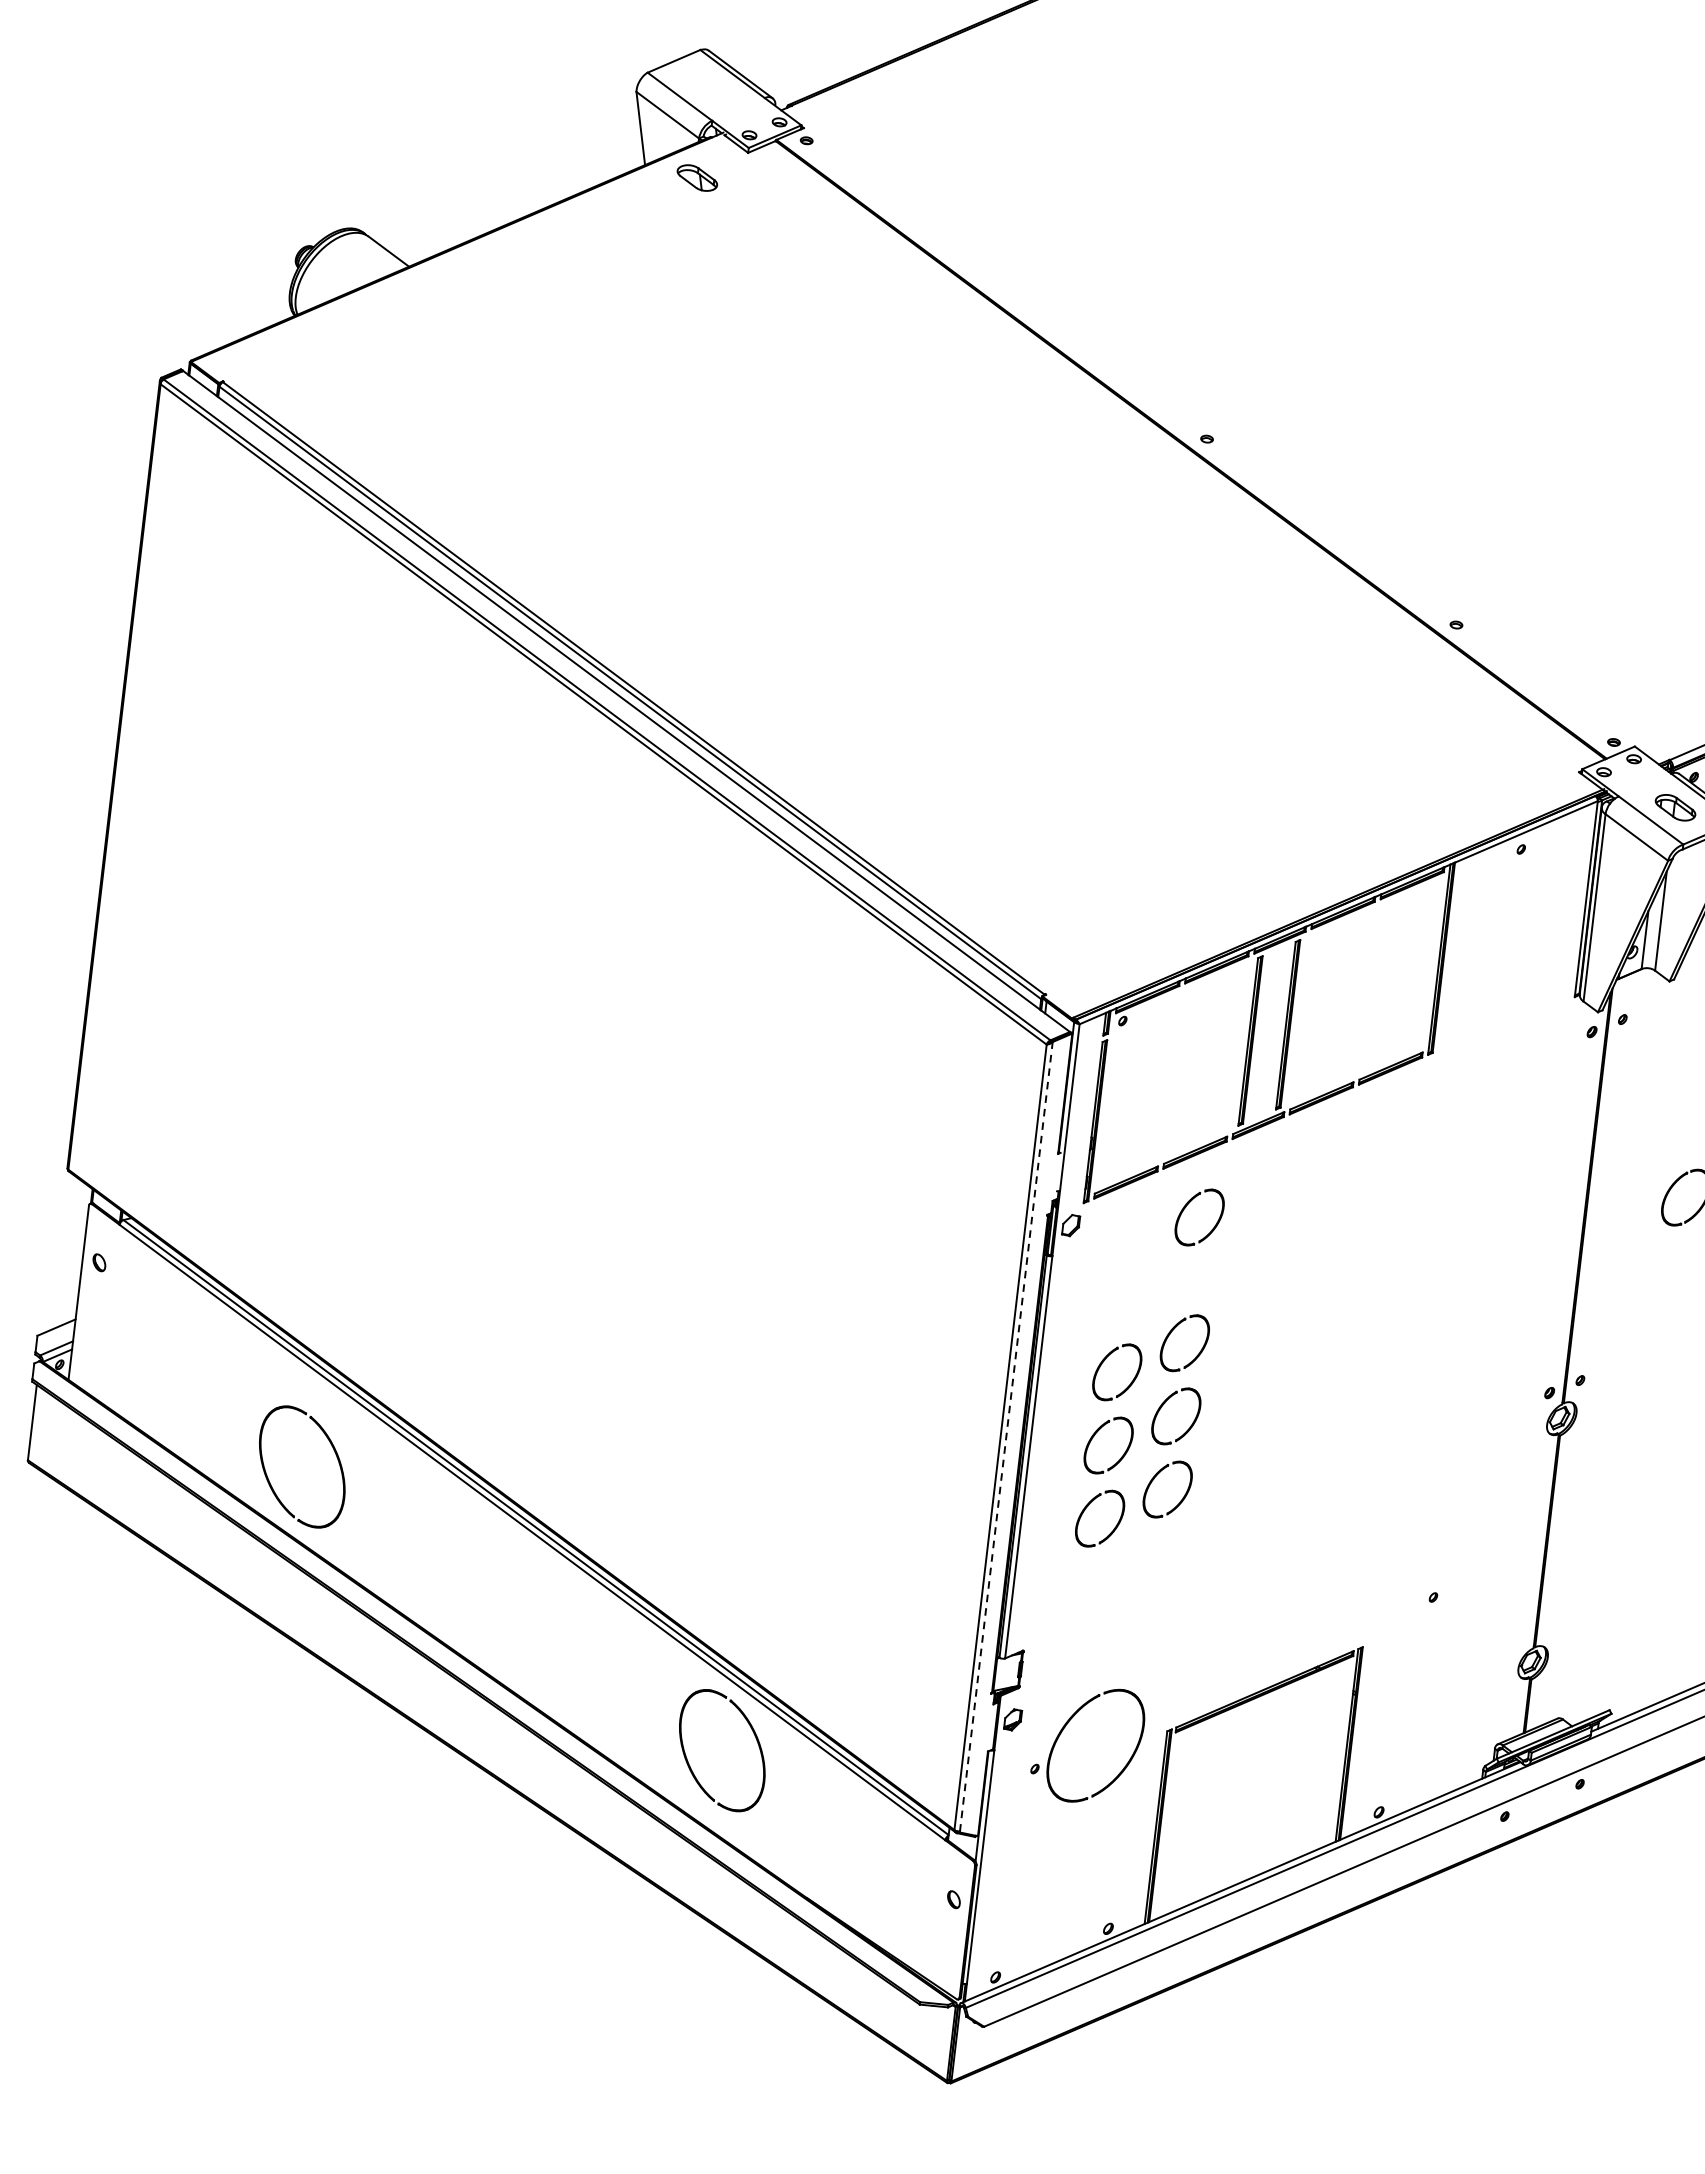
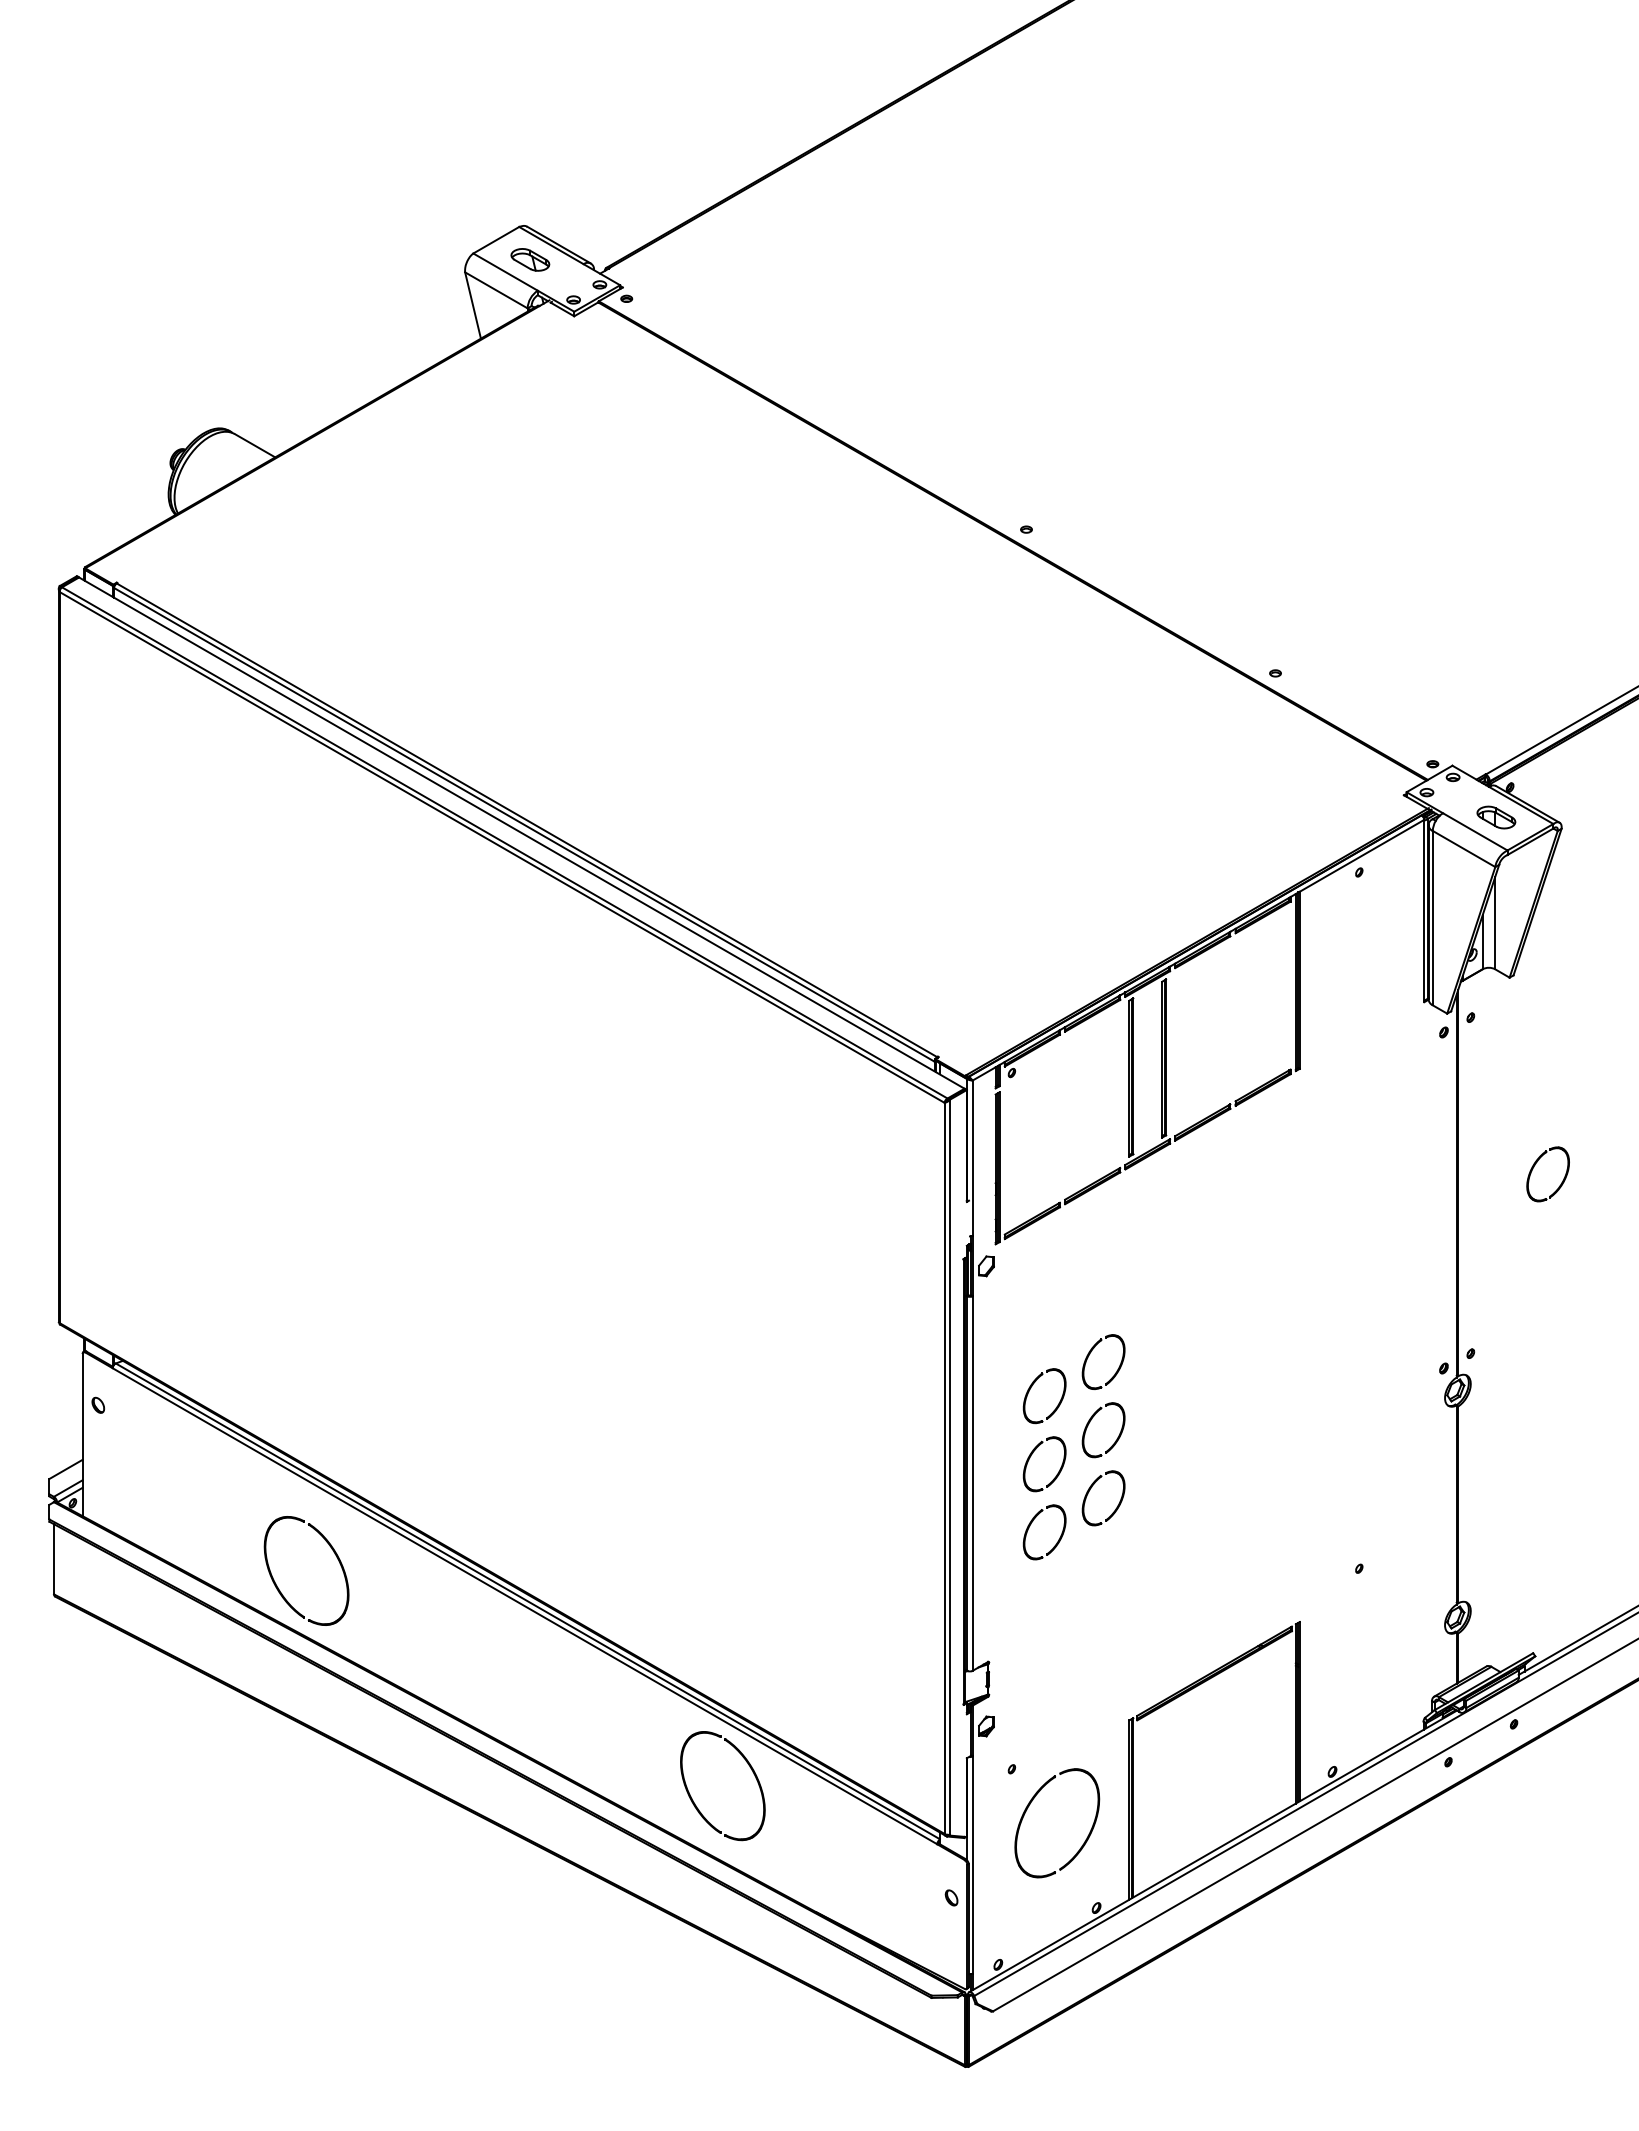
part: (697, 177) -> (530, 259), moved
part: (1186, 1207) -> (1090, 1237), removed
line: (1006, 1435) -> (949, 1466), dashed -> solid
part: (1125, 1764) -> (1086, 1837), moved

